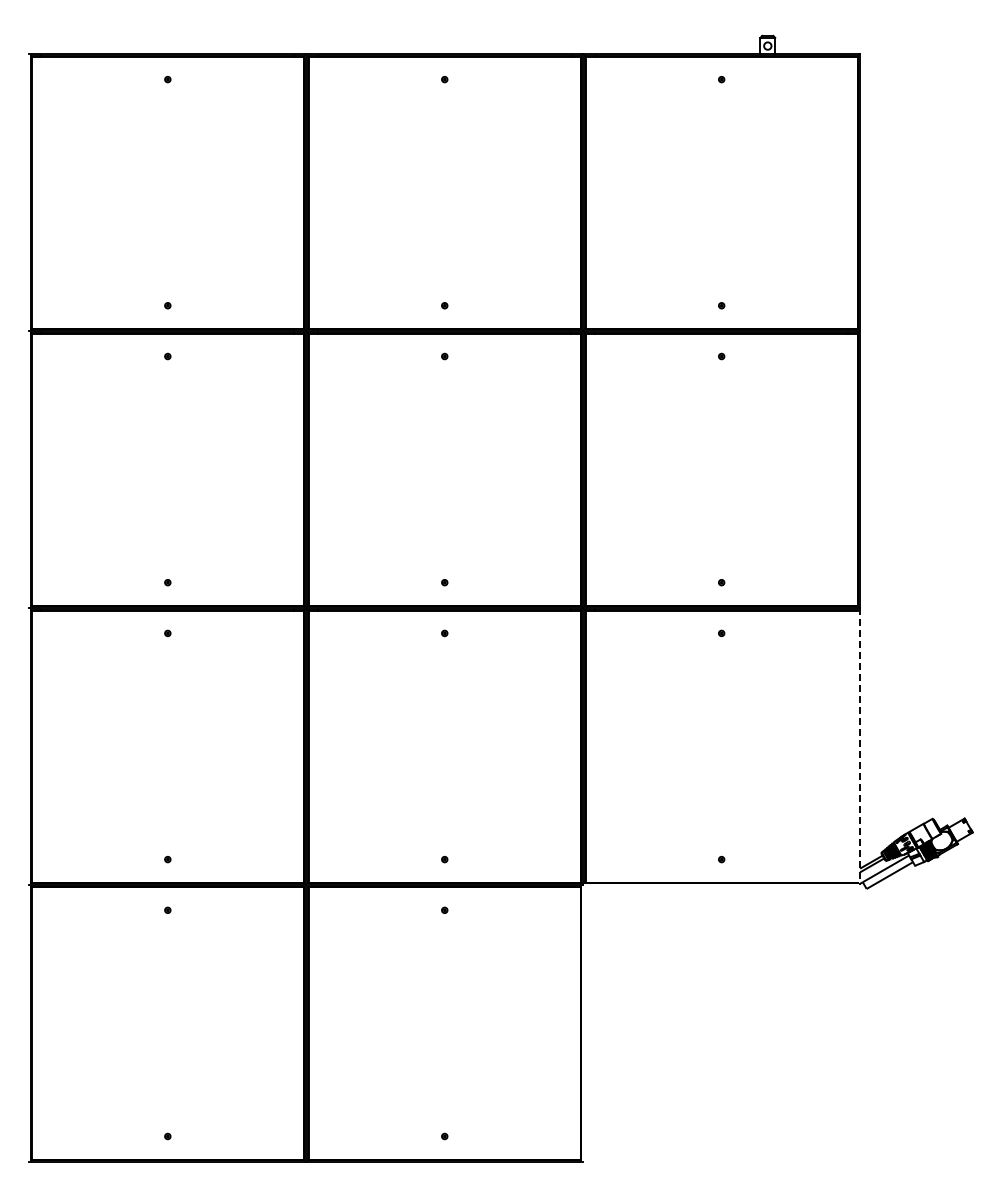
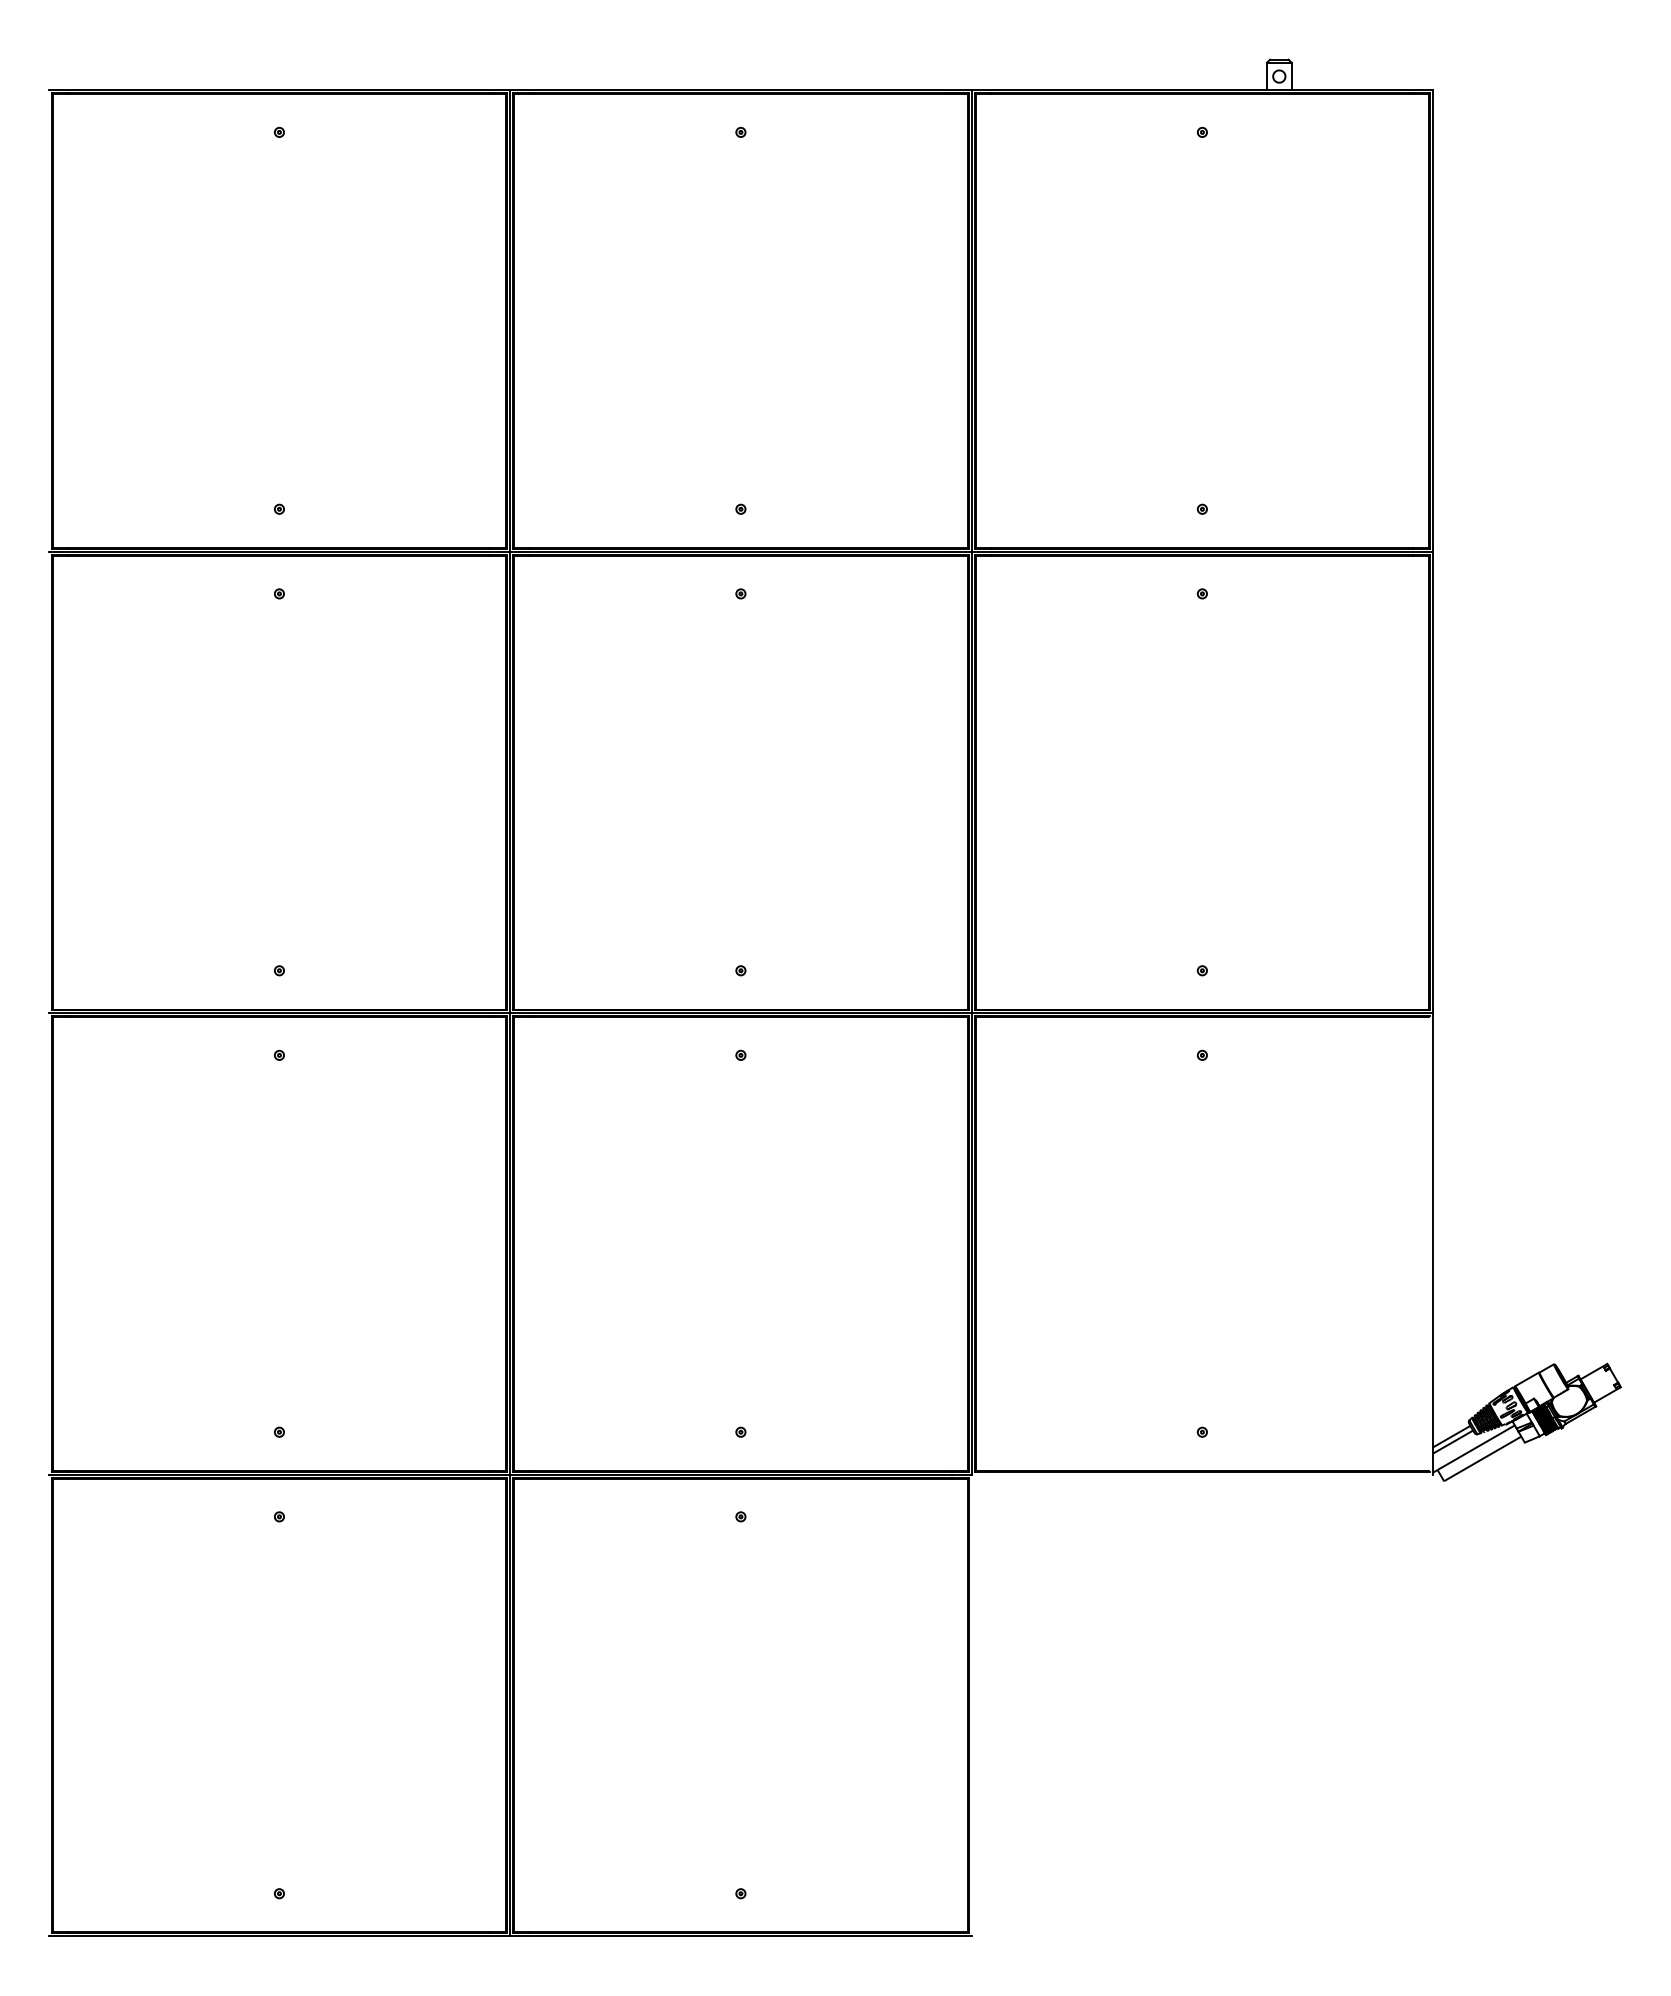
line: (860, 747) -> (1433, 1245), dashed -> solid

